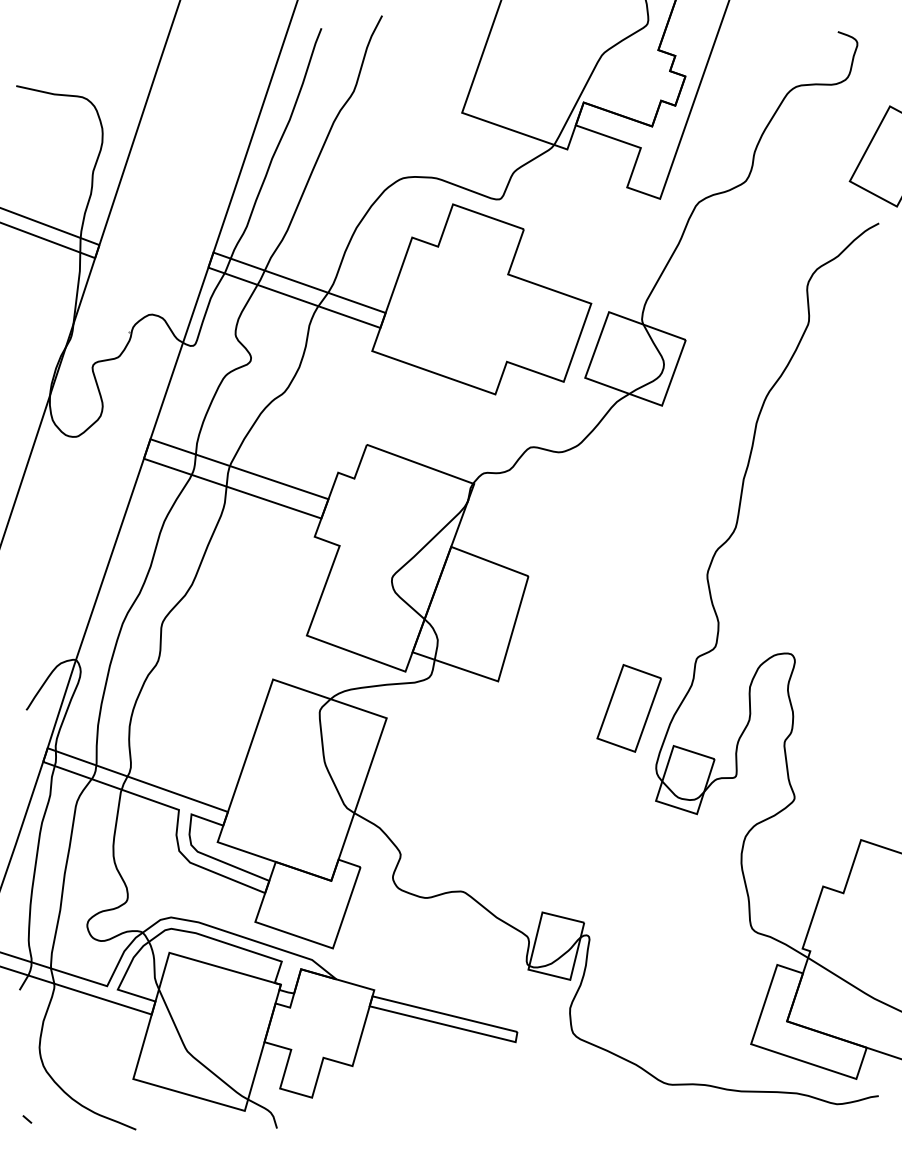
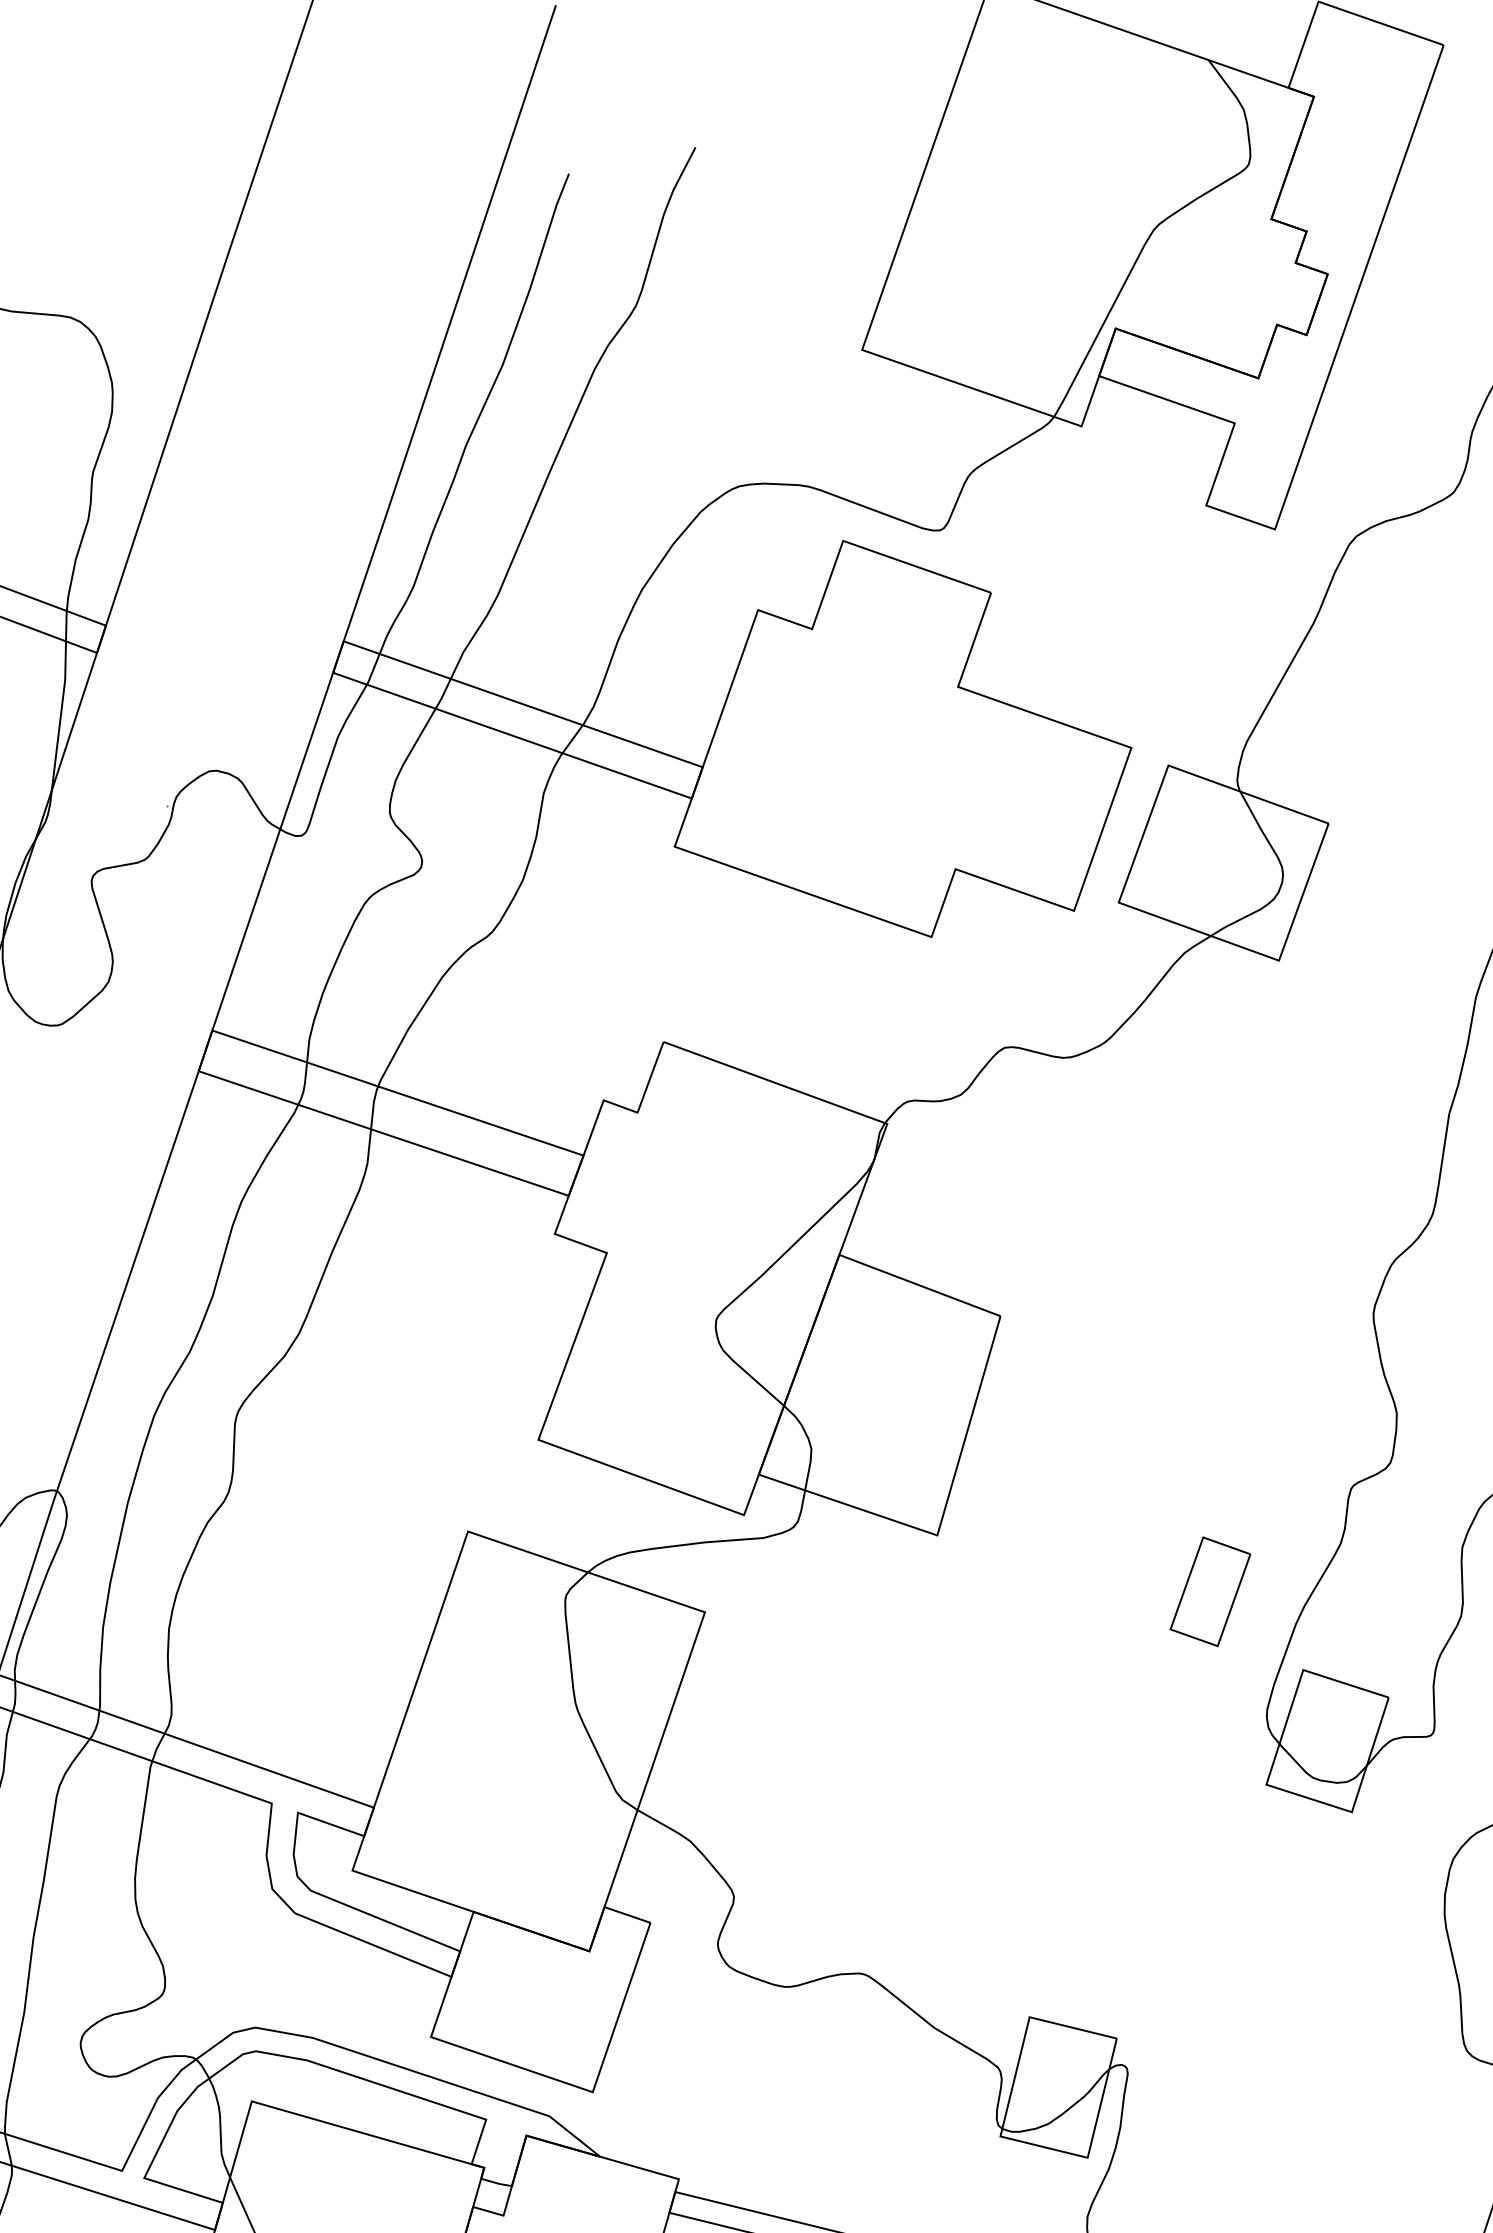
part: (628, 708) -> (1209, 1591), size x0.6

